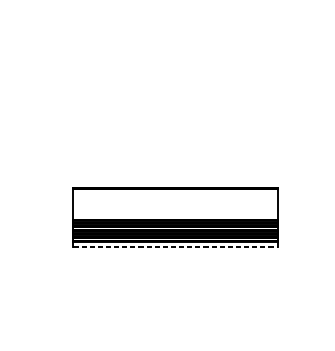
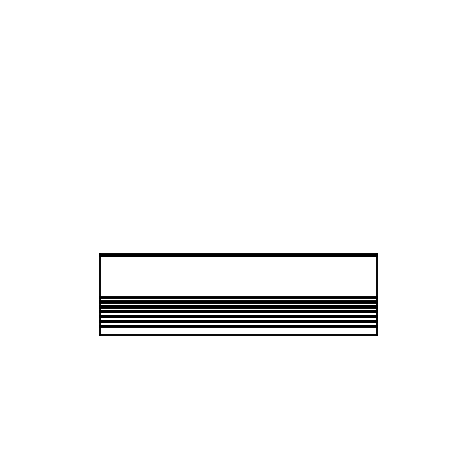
line: (175, 247) -> (238, 334), dashed -> solid

